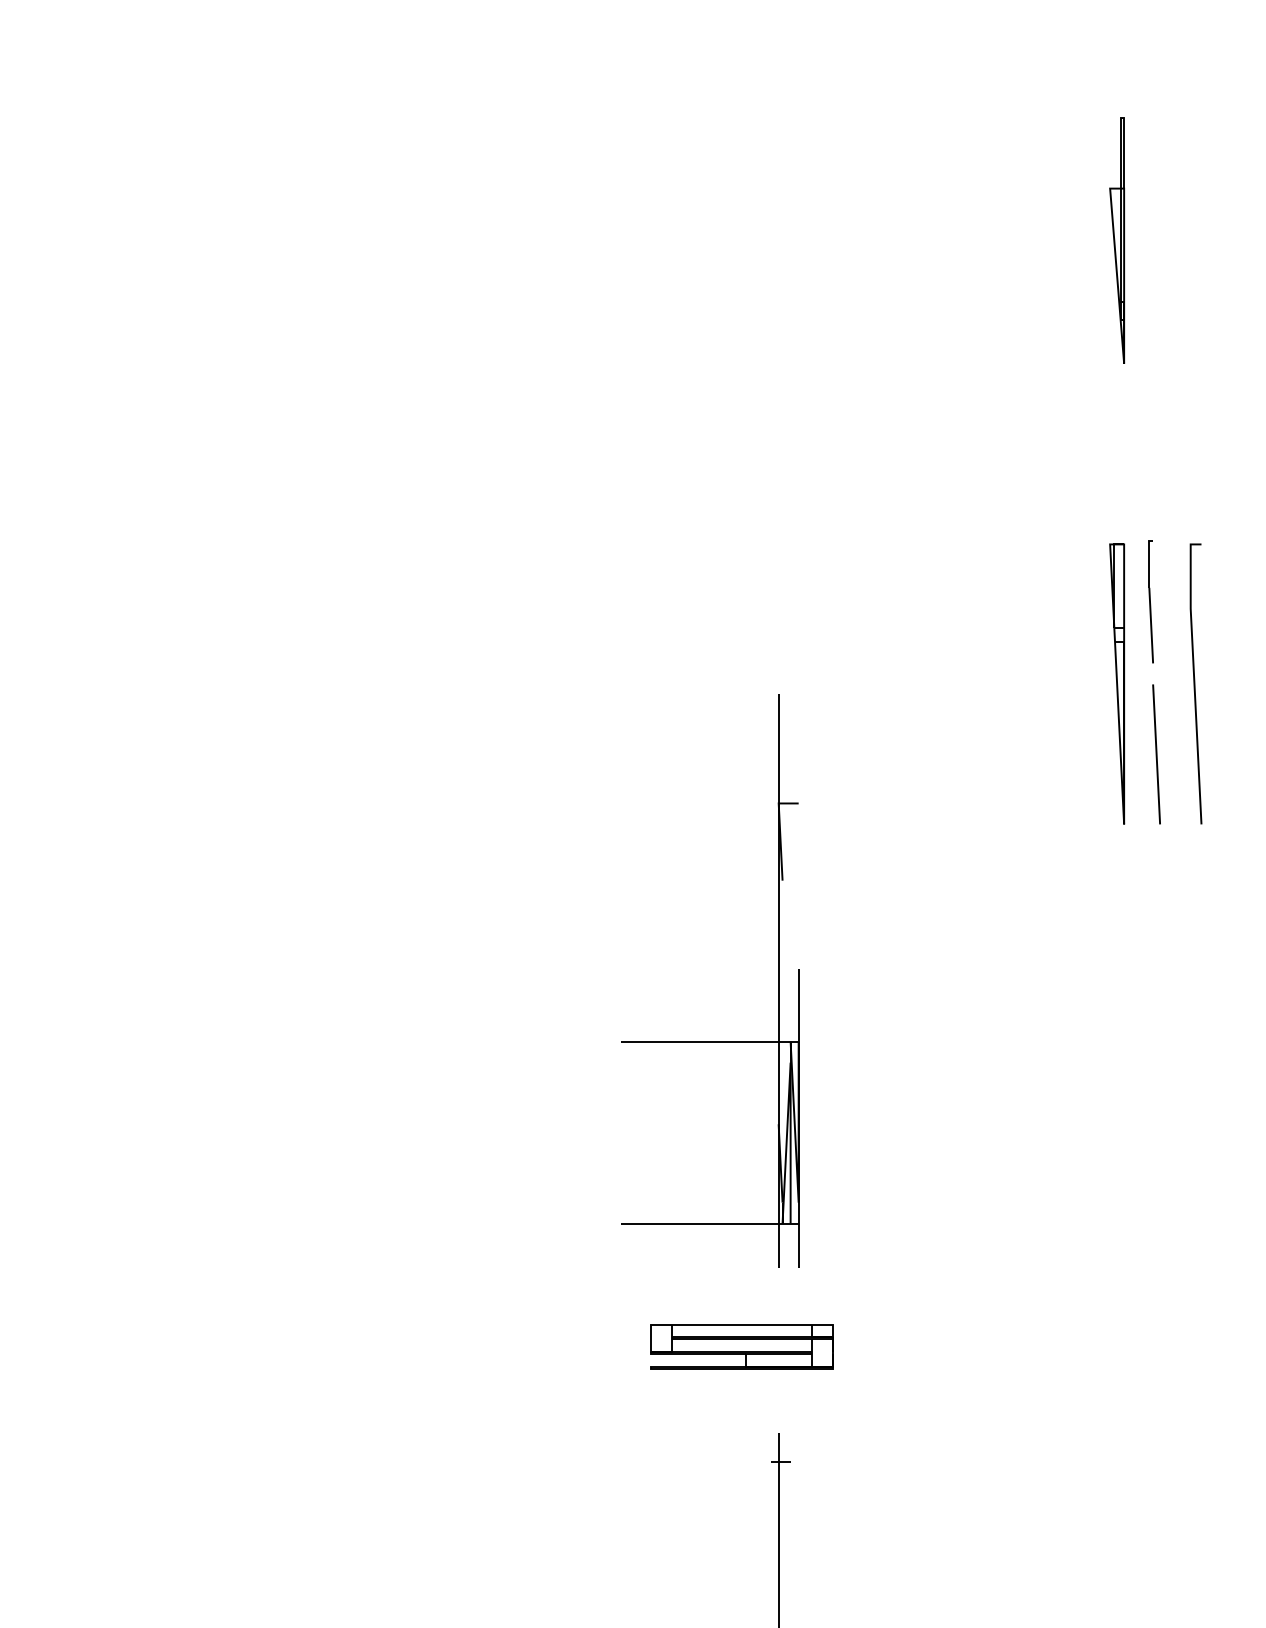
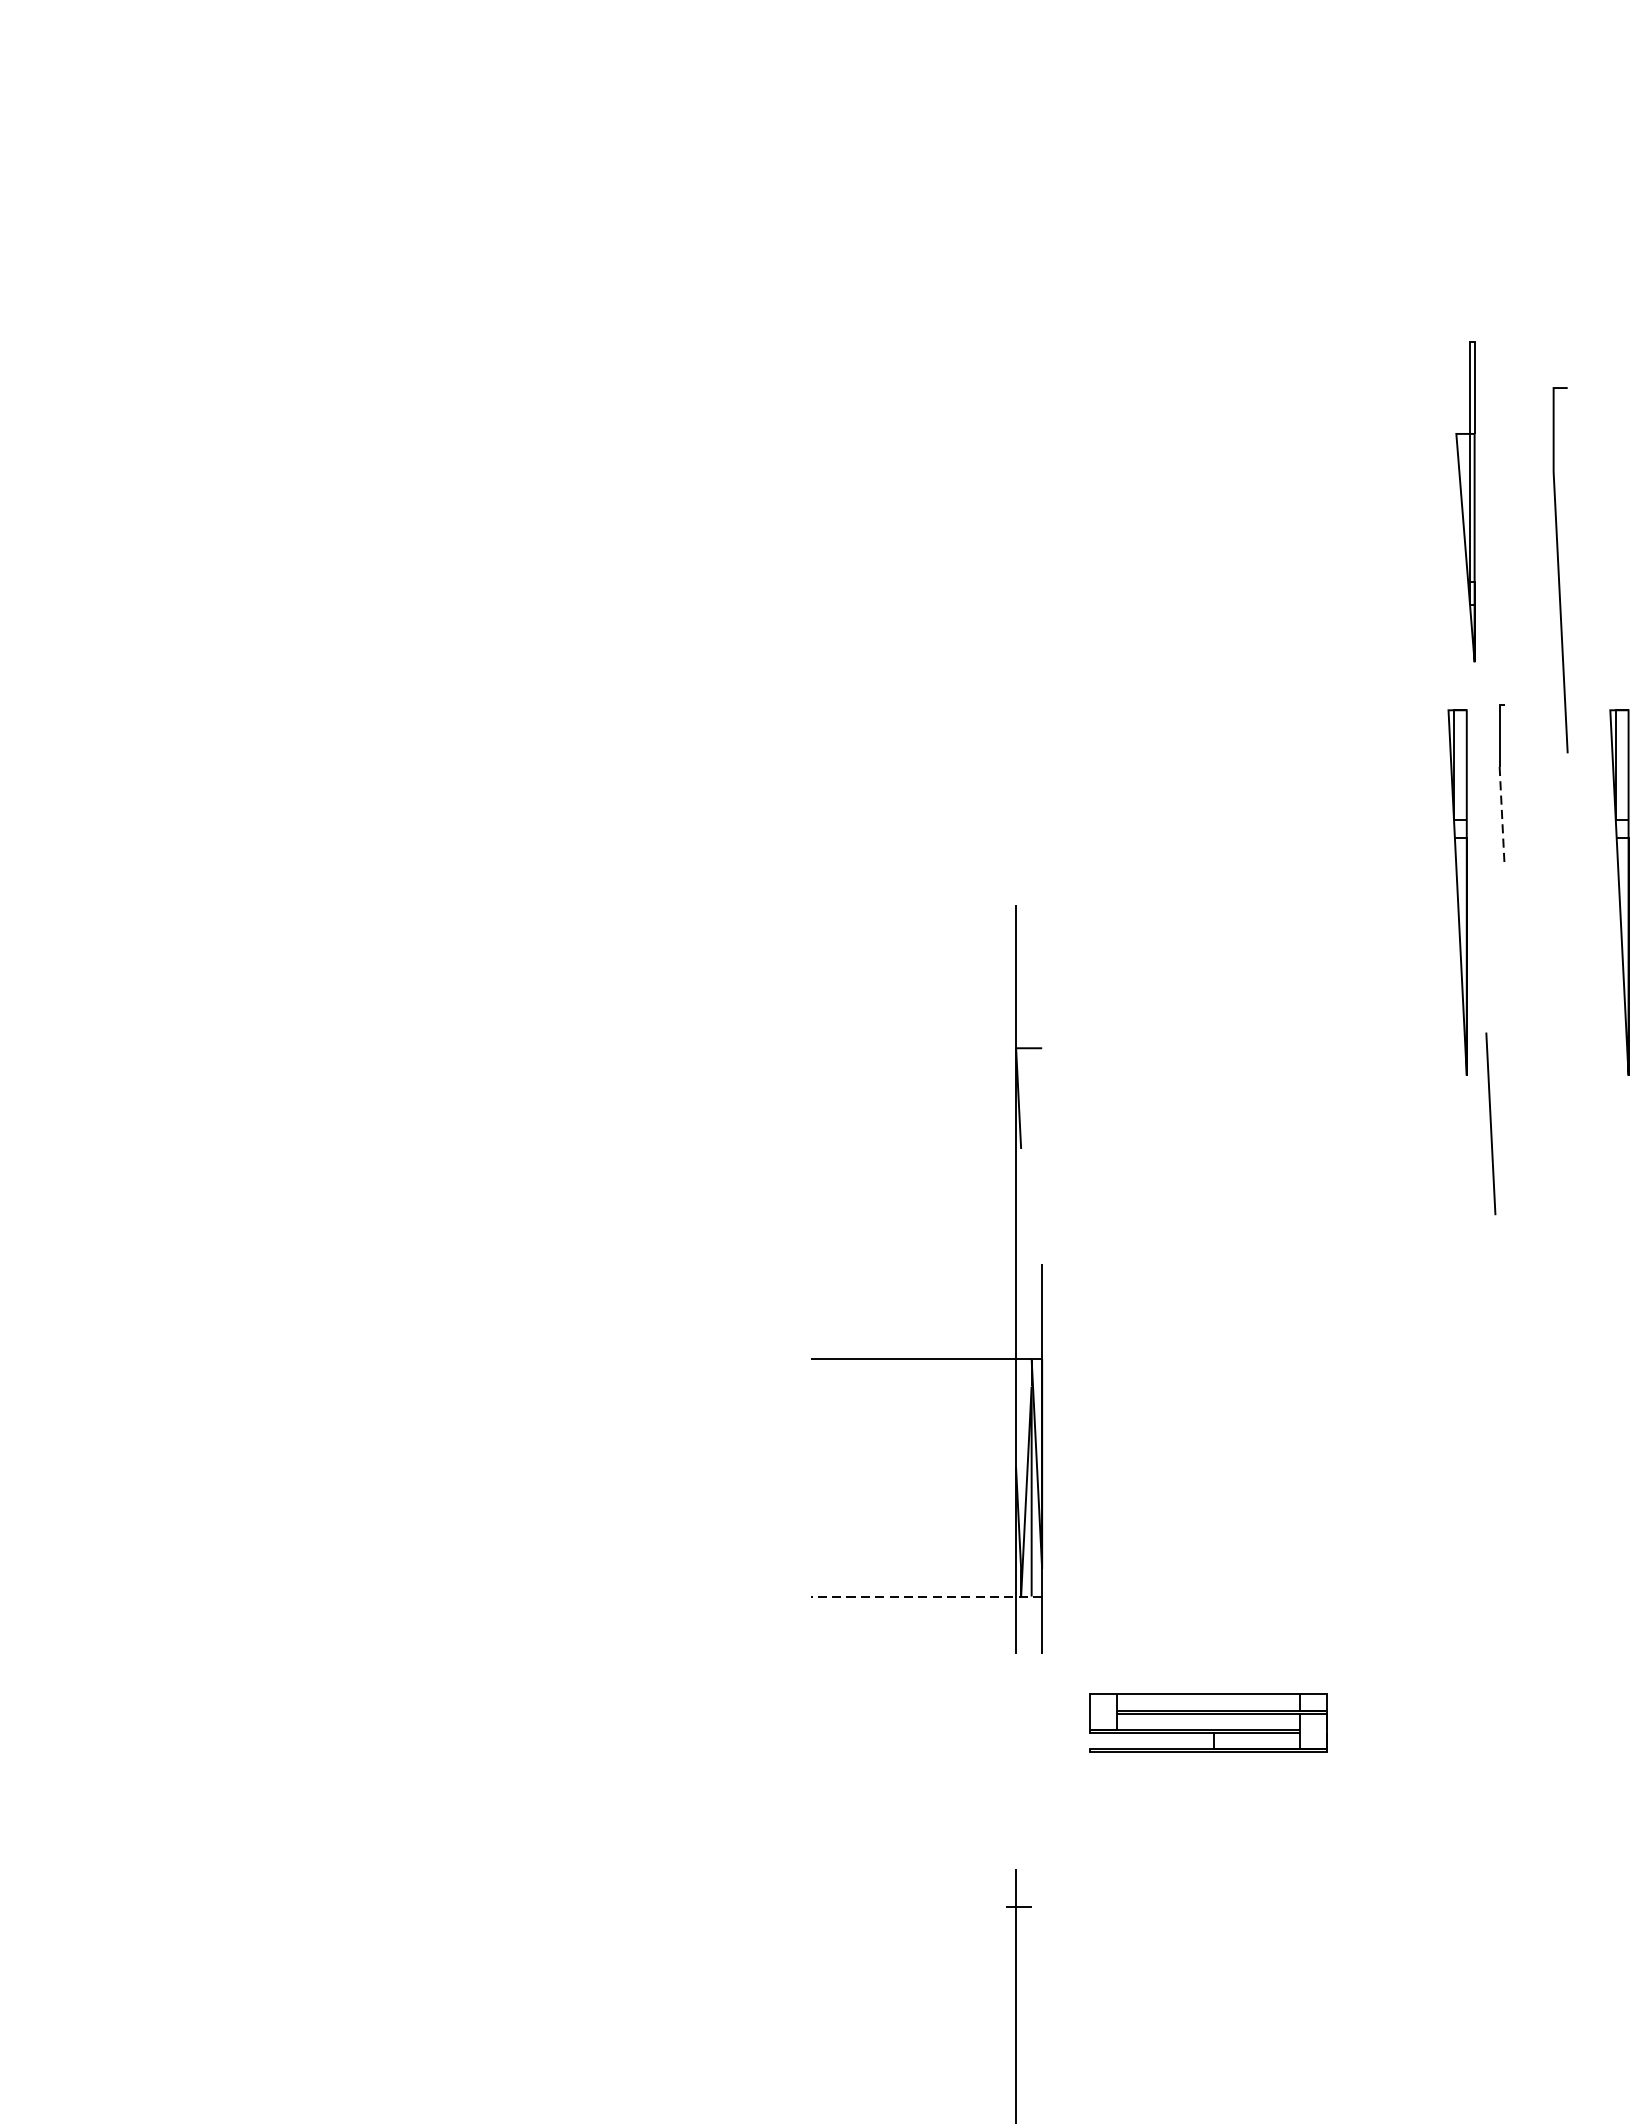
part: (1117, 240) -> (1465, 501), moved
line: (1151, 625) -> (1502, 816), solid -> dashed
line: (1195, 683) -> (1559, 569), moved
part: (1241, 683) -> (1619, 891), added
line: (1156, 754) -> (1490, 1123), moved
line: (709, 1223) -> (925, 1596), solid -> dashed
part: (741, 1346) -> (1207, 1722), moved

